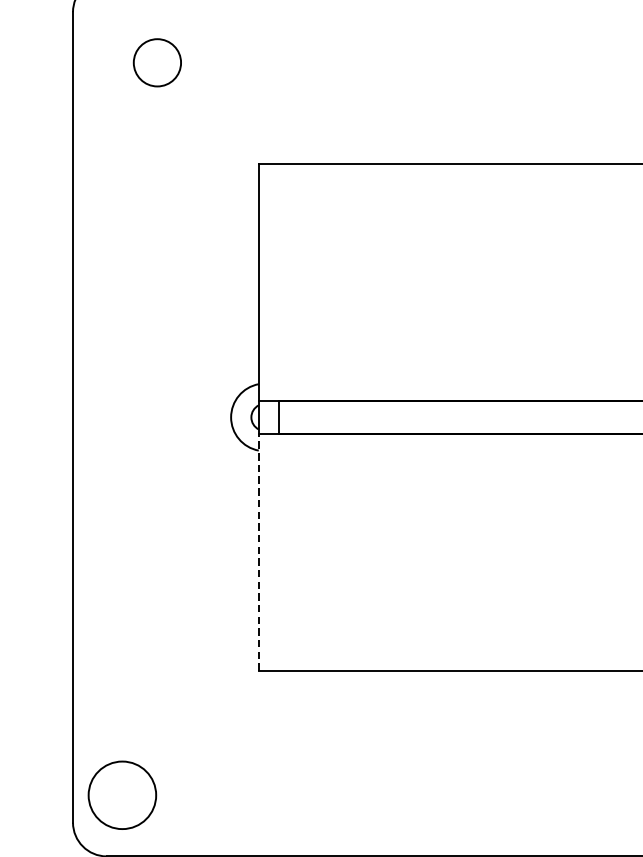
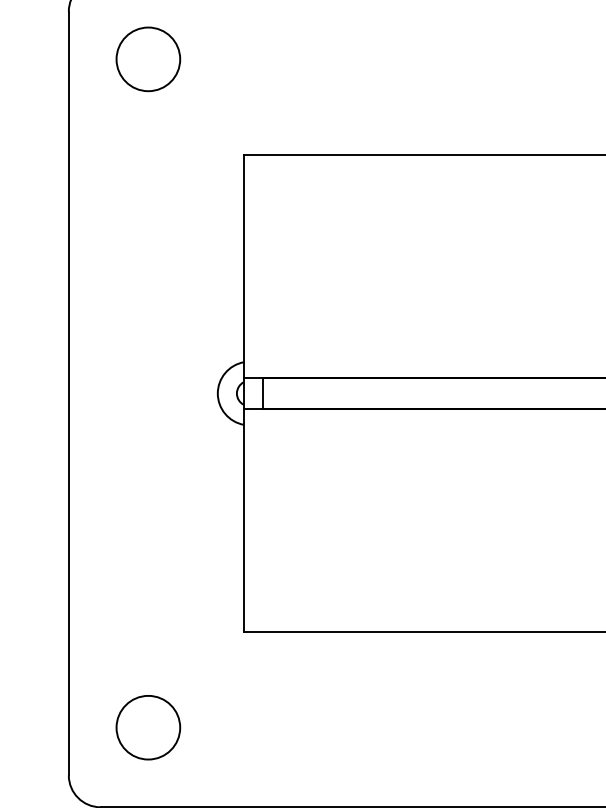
circle: (157, 62) -> (148, 59), size x1.43
line: (258, 552) -> (243, 520), dashed -> solid
circle: (122, 795) -> (148, 727), moved

